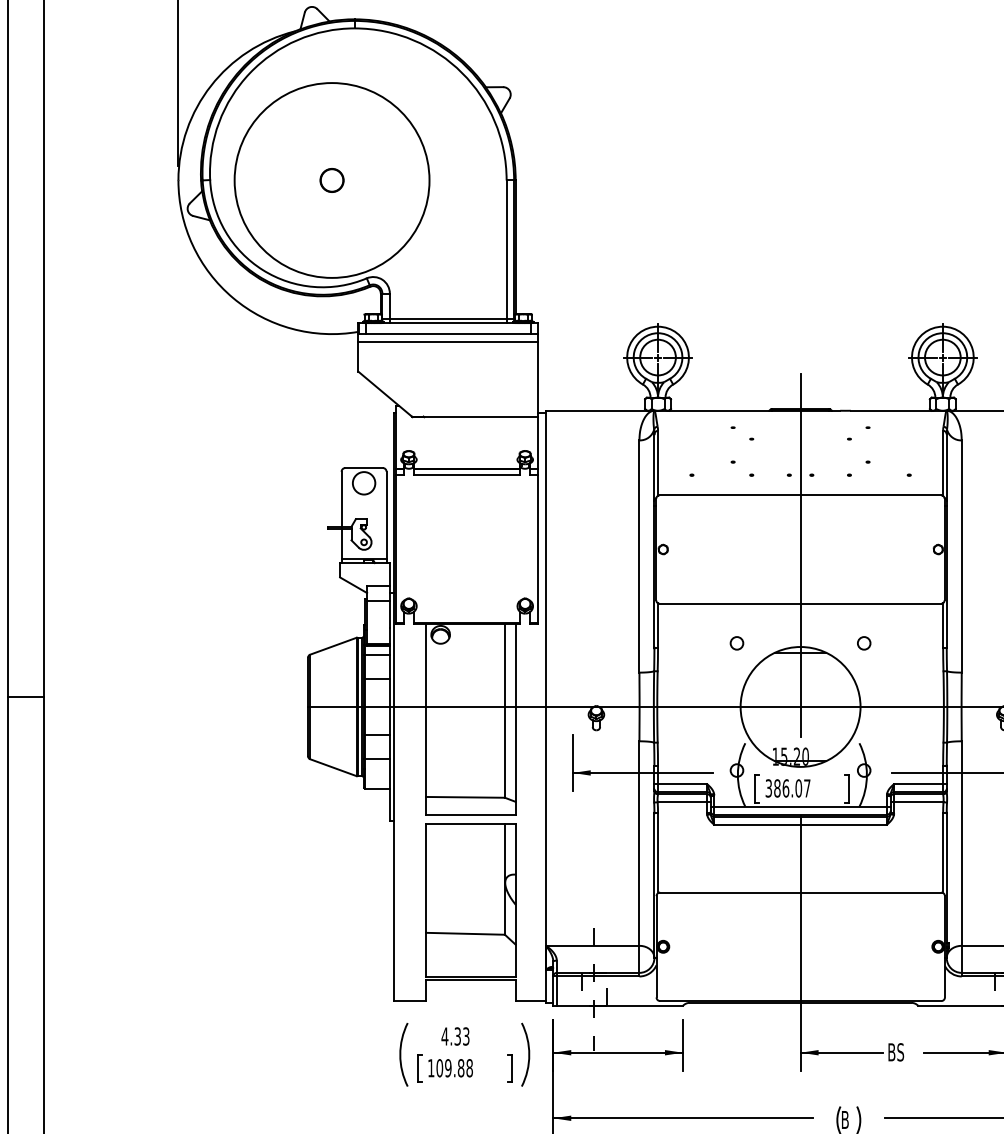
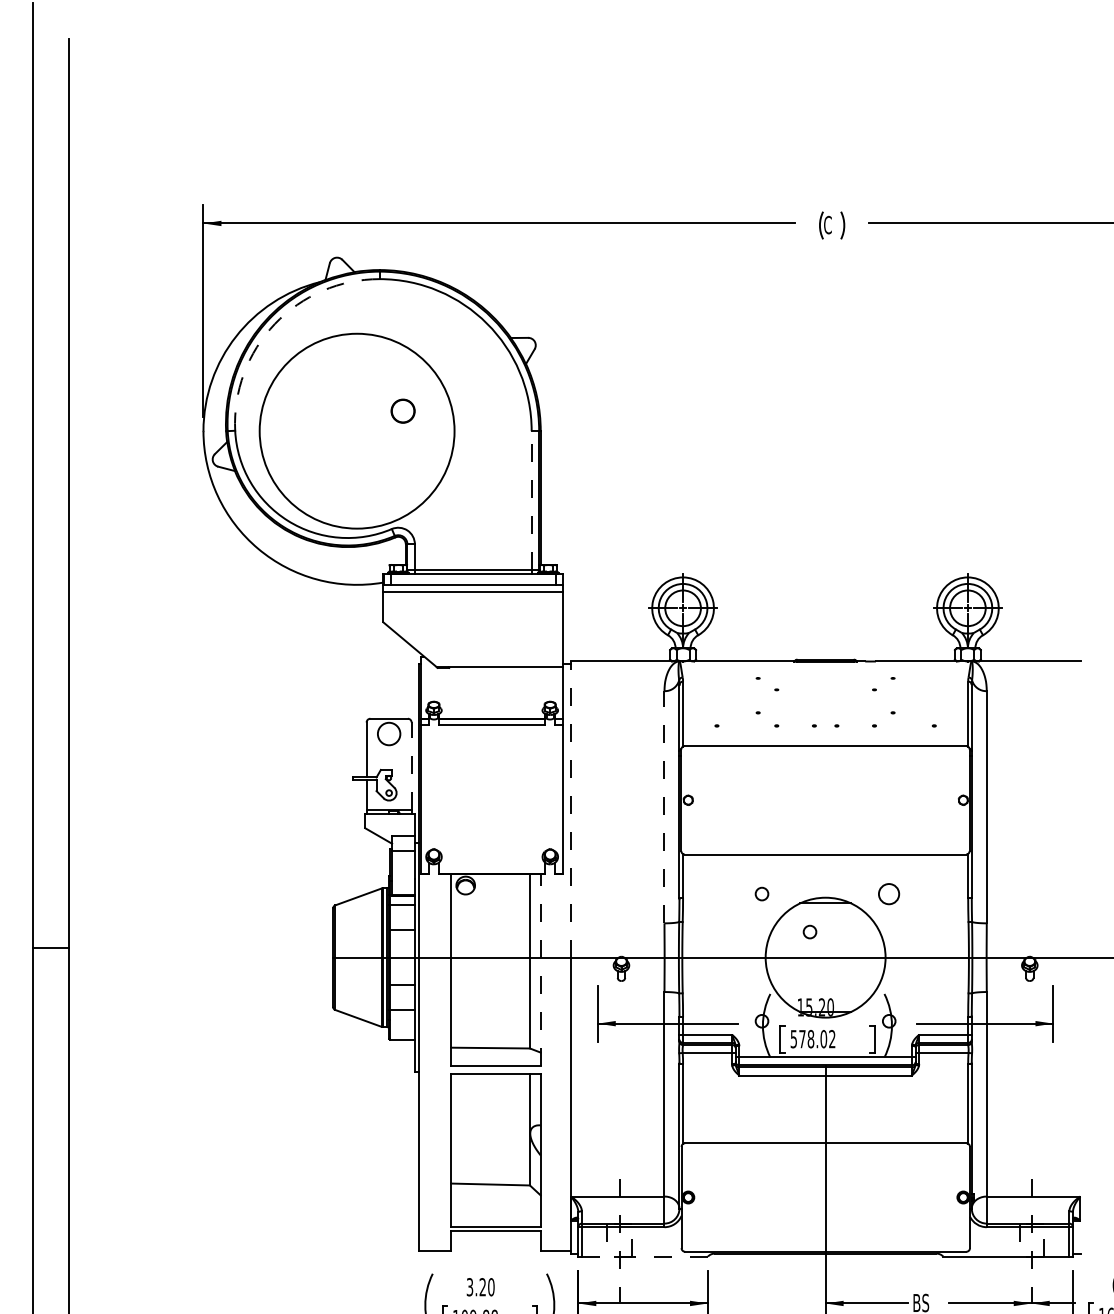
arc: (249, 73) -> (274, 324), solid -> dashed
circle: (331, 179) -> (402, 410), moved
line: (506, 249) -> (531, 500), solid -> dashed
line: (386, 515) -> (411, 766), solid -> dashed
line: (639, 555) -> (664, 806), solid -> dashed
line: (800, 555) -> (825, 806), removed
line: (545, 558) -> (570, 809), solid -> dashed
circle: (864, 642) -> (889, 893), size x1.6
circle: (784, 680) -> (809, 931), added
line: (515, 719) -> (540, 970), solid -> dashed
text: (788, 787) -> (813, 1038), 386.07 -> 578.02
line: (619, 1005) -> (644, 1256), solid -> dashed
text: (455, 1036) -> (480, 1287), 4.33 -> 3.20

